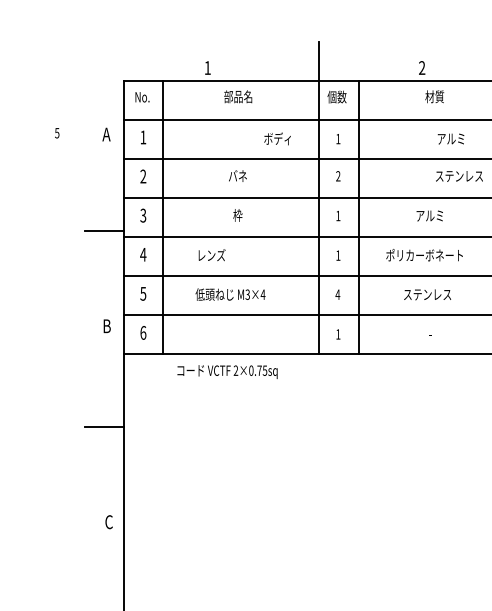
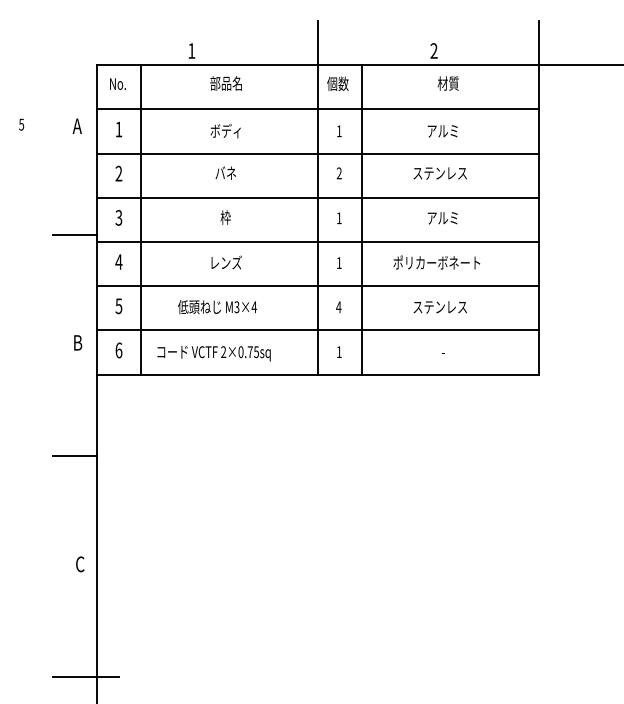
text: (277, 138) -> (225, 130), moved
text: (450, 139) -> (442, 131), moved
text: (458, 176) -> (439, 173), moved
text: (211, 255) -> (226, 262), moved
text: (226, 371) -> (213, 353), moved

